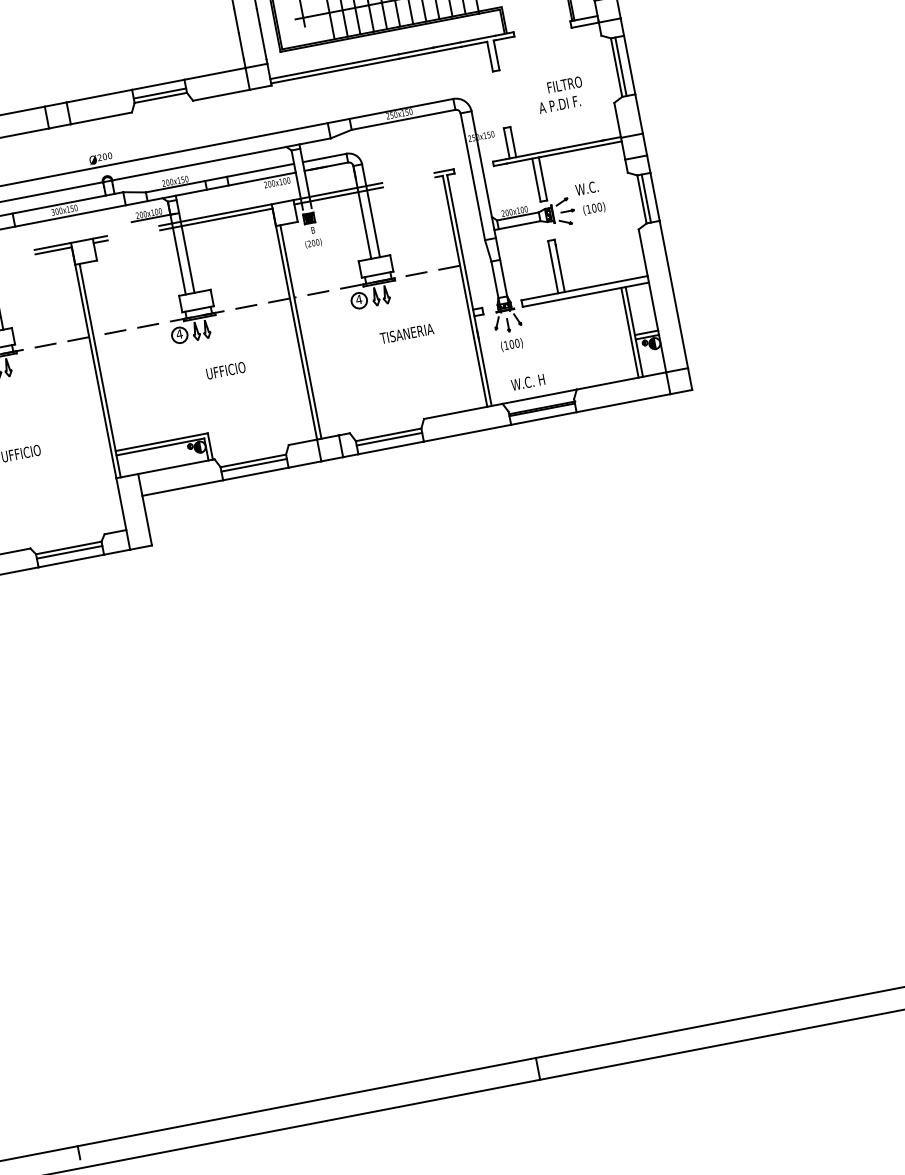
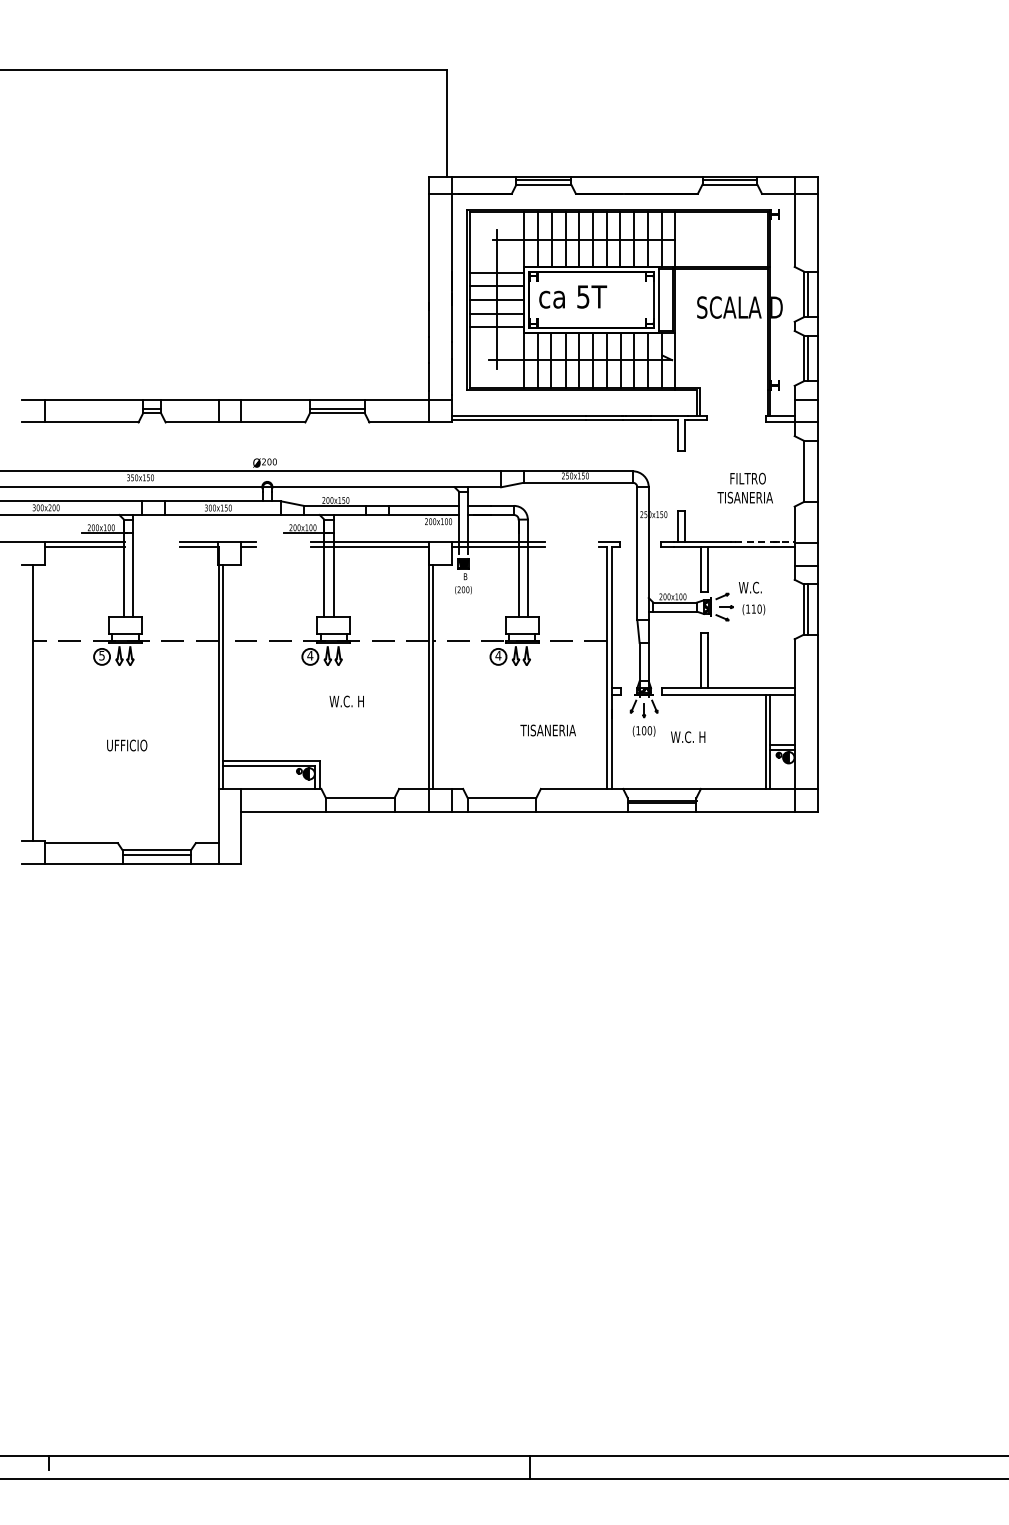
line: (621, 66) -> (808, 471), removed
text: (564, 103) -> (744, 497), A P.DI F. -> TISANERIA
line: (592, 142) -> (764, 542), solid -> dashed
text: (593, 207) -> (753, 608), (100) -> (110)
text: (406, 333) -> (547, 730), moved
text: (225, 370) -> (349, 701), UFFICIO -> W.C. H
text: (528, 382) -> (688, 737), moved
line: (388, 439) -> (501, 802), removed
line: (253, 465) -> (359, 802), removed

